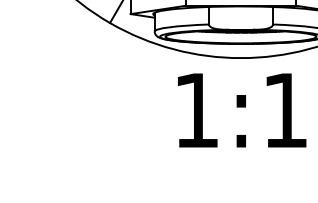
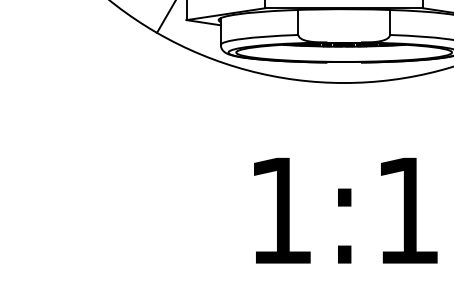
text: (242, 110) -> (346, 210), moved

